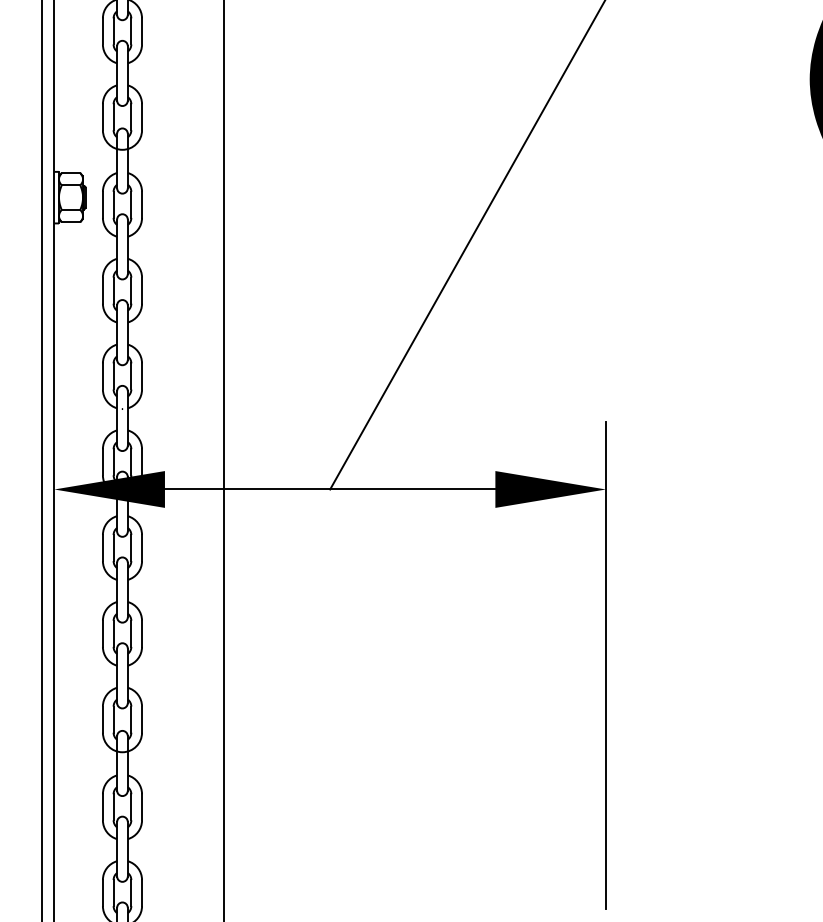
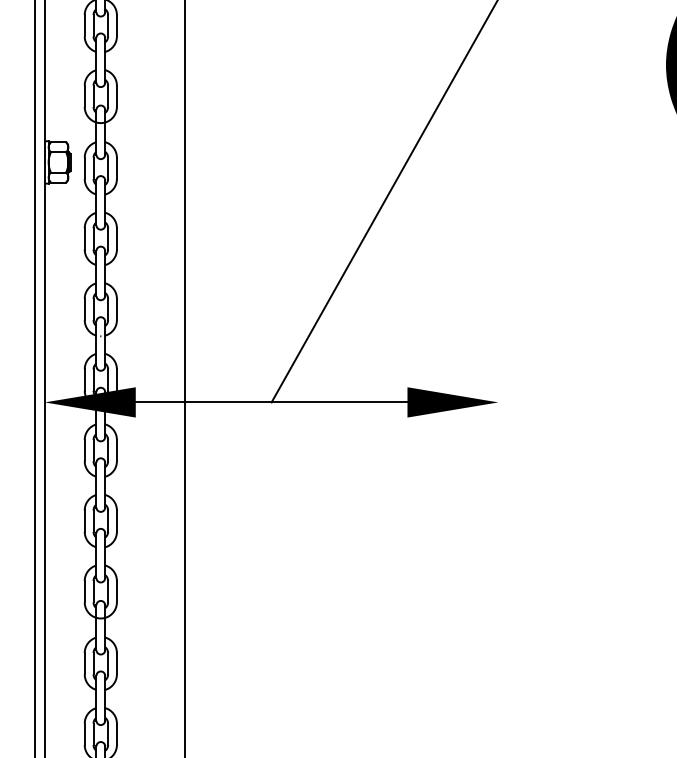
line: (606, 665) -> (498, 547), removed

